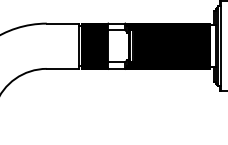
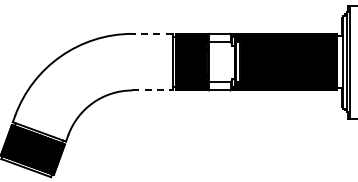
line: (62, 23) -> (151, 33), solid -> dashed
line: (62, 68) -> (152, 90), solid -> dashed

